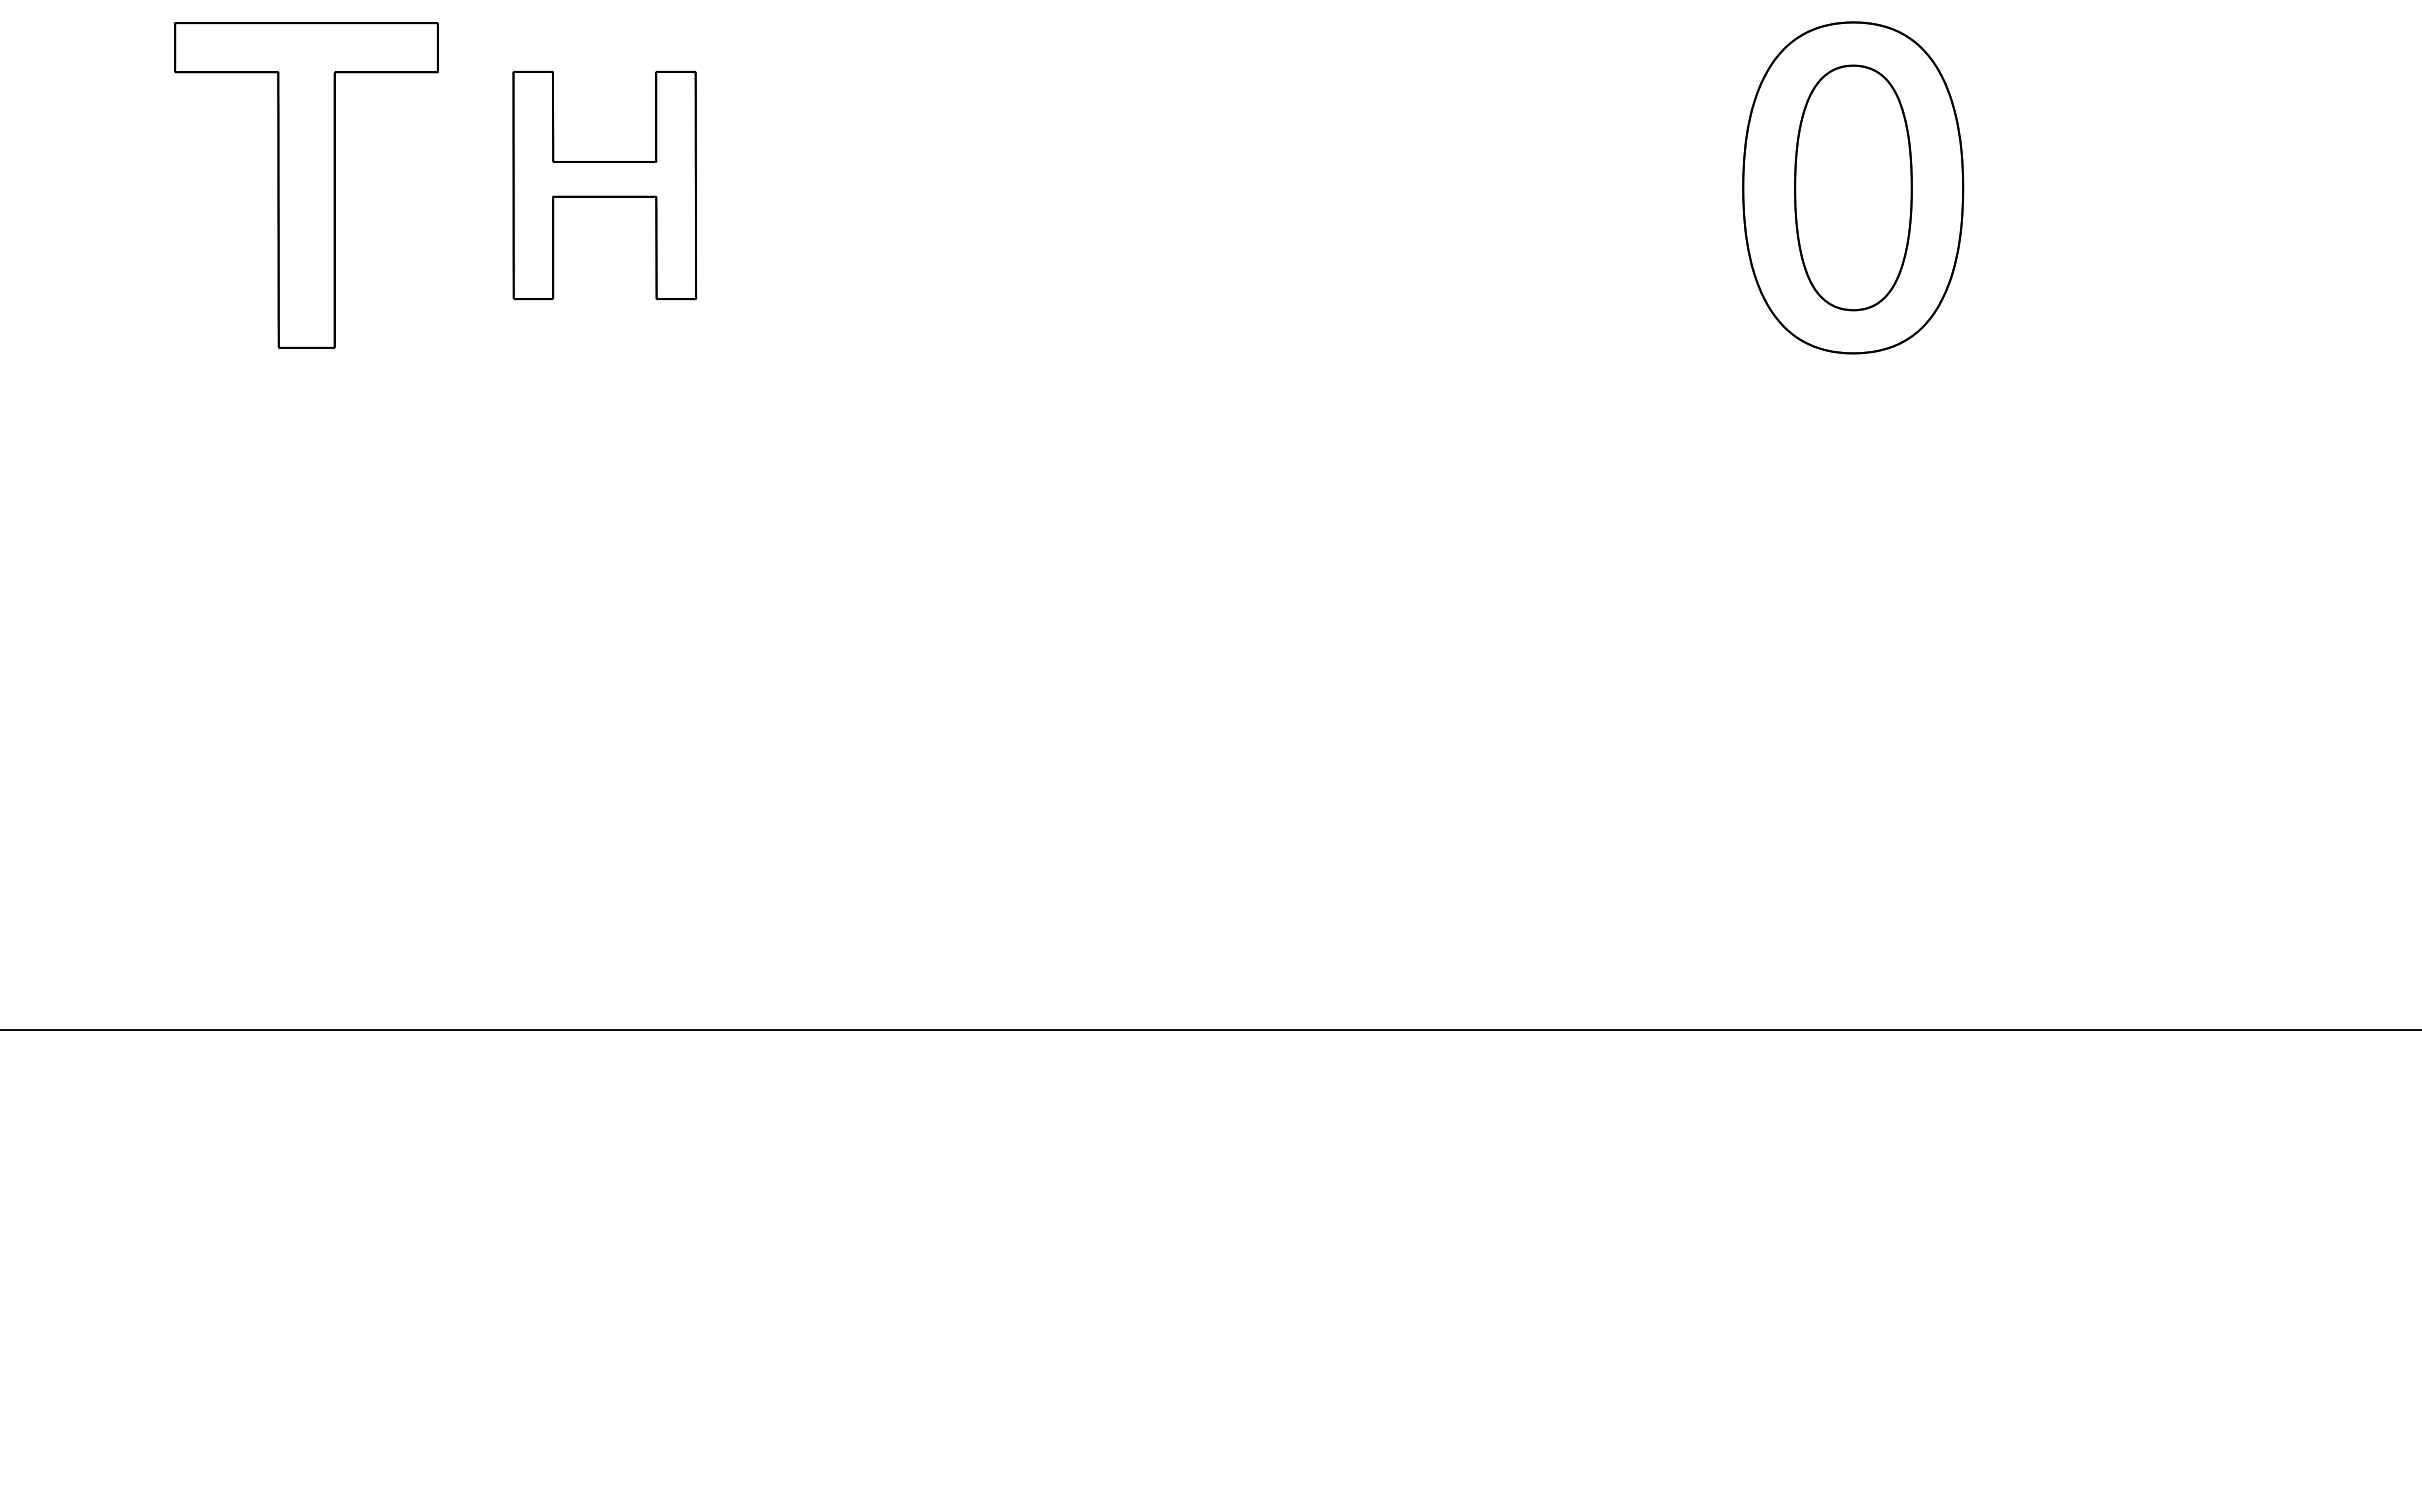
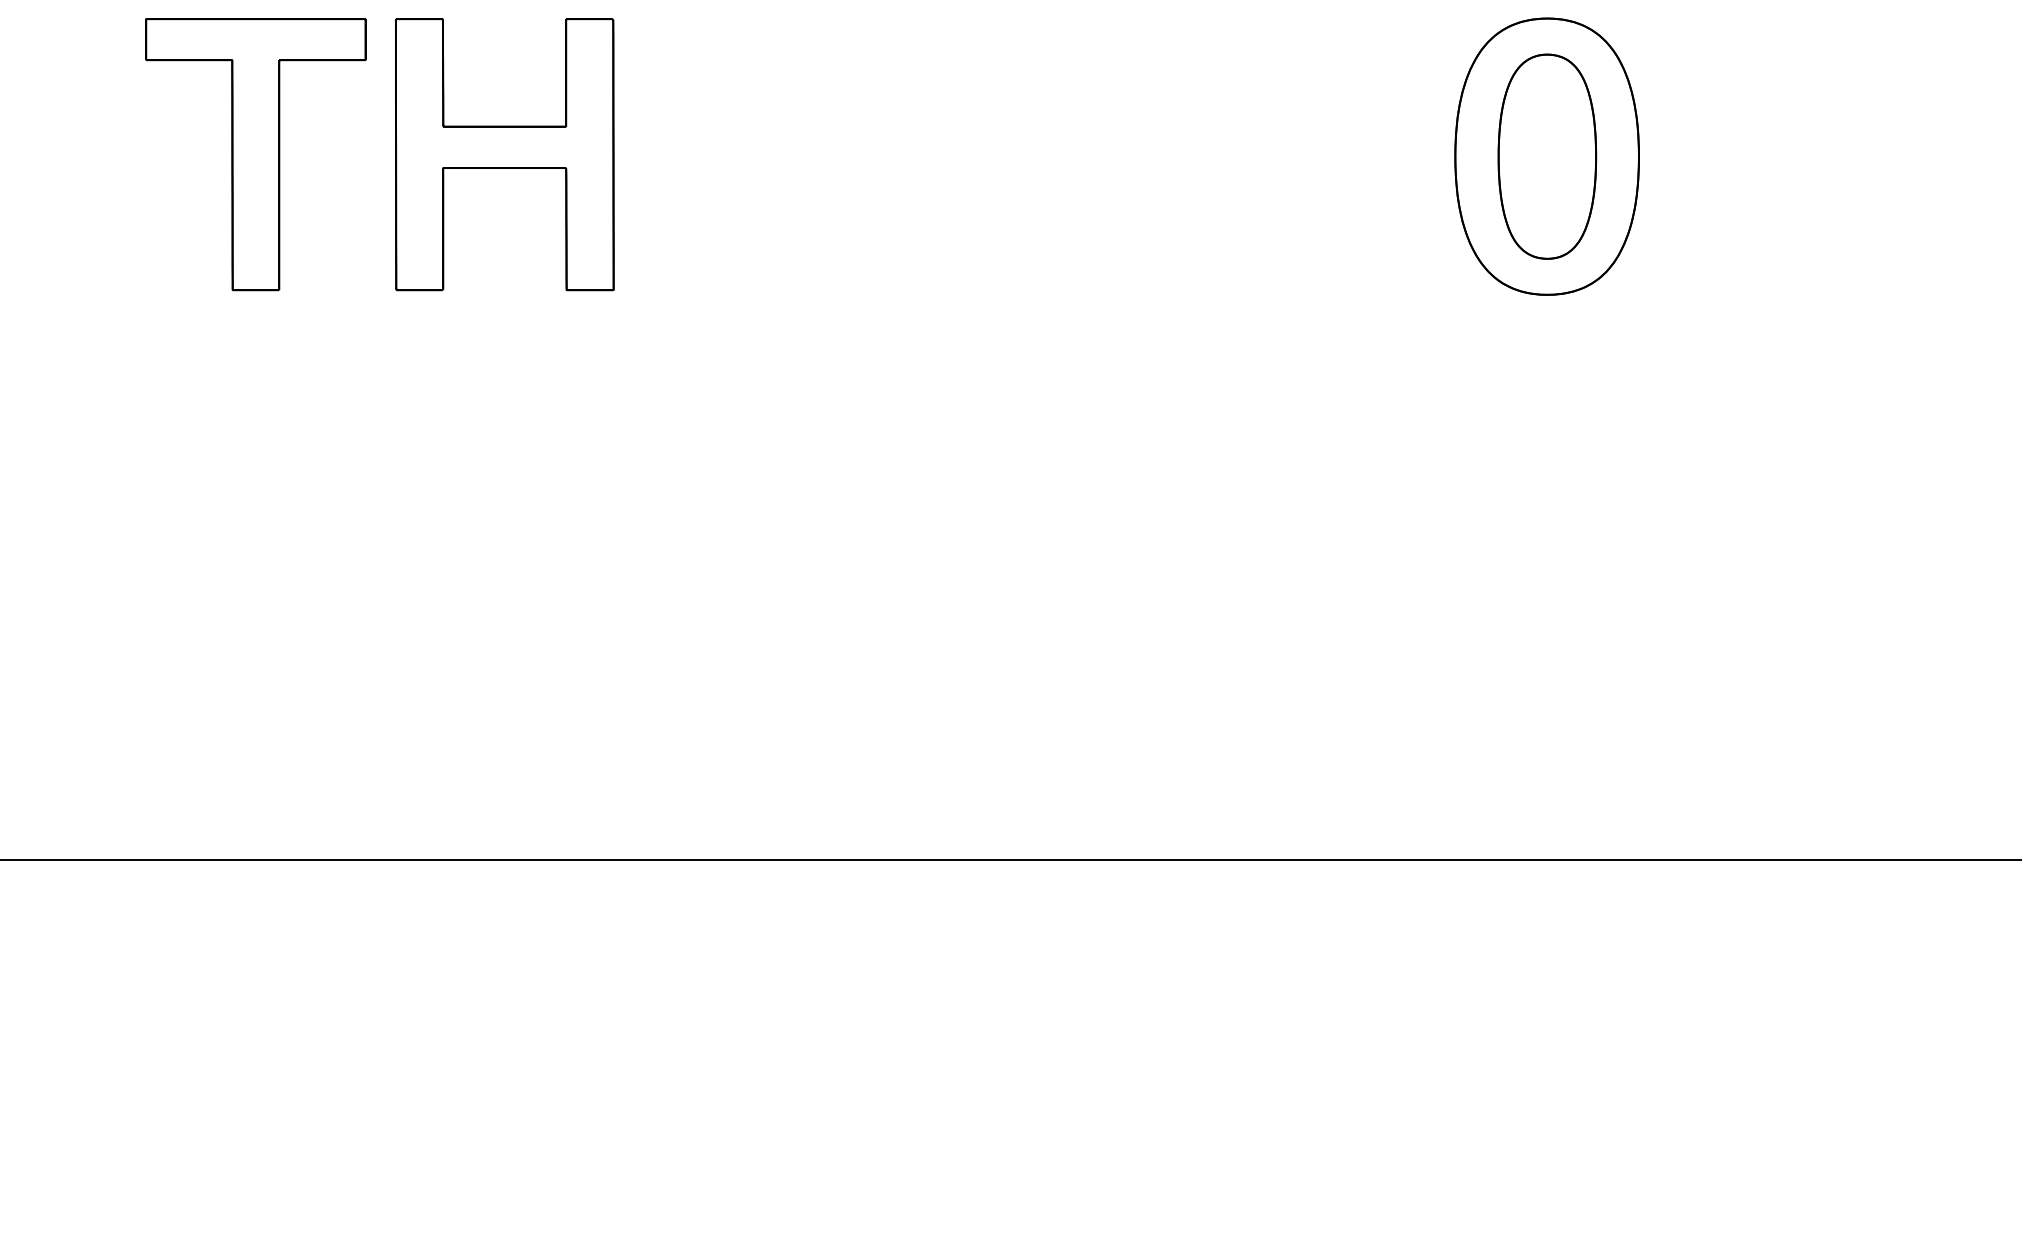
part: (604, 185) -> (504, 154), size x1.43

